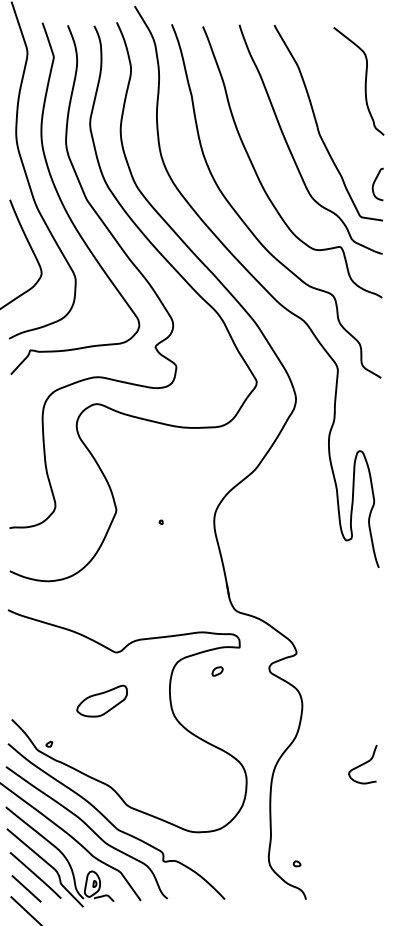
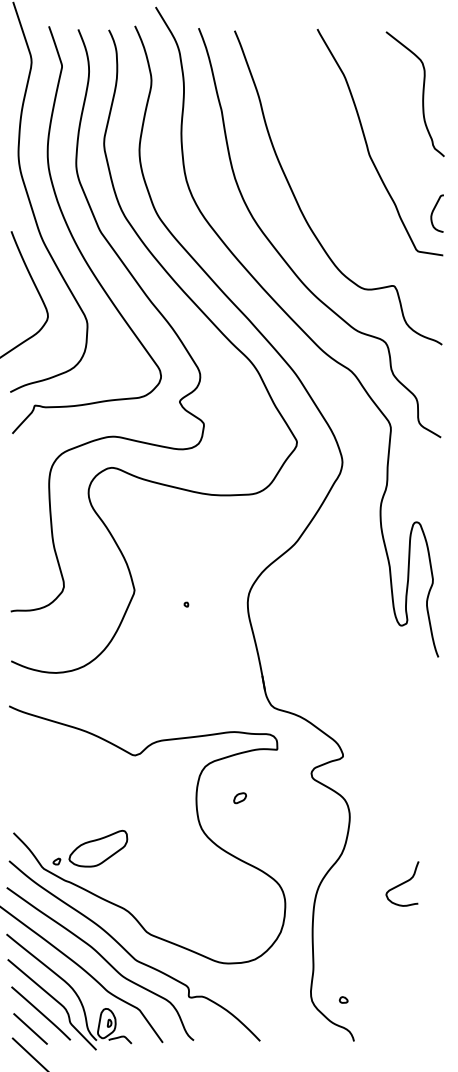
curve: (289, 146) -> (334, 169), removed
part: (217, 671) -> (239, 798), moved
part: (101, 700) -> (97, 847), moved
curve: (362, 764) -> (402, 883), moved

